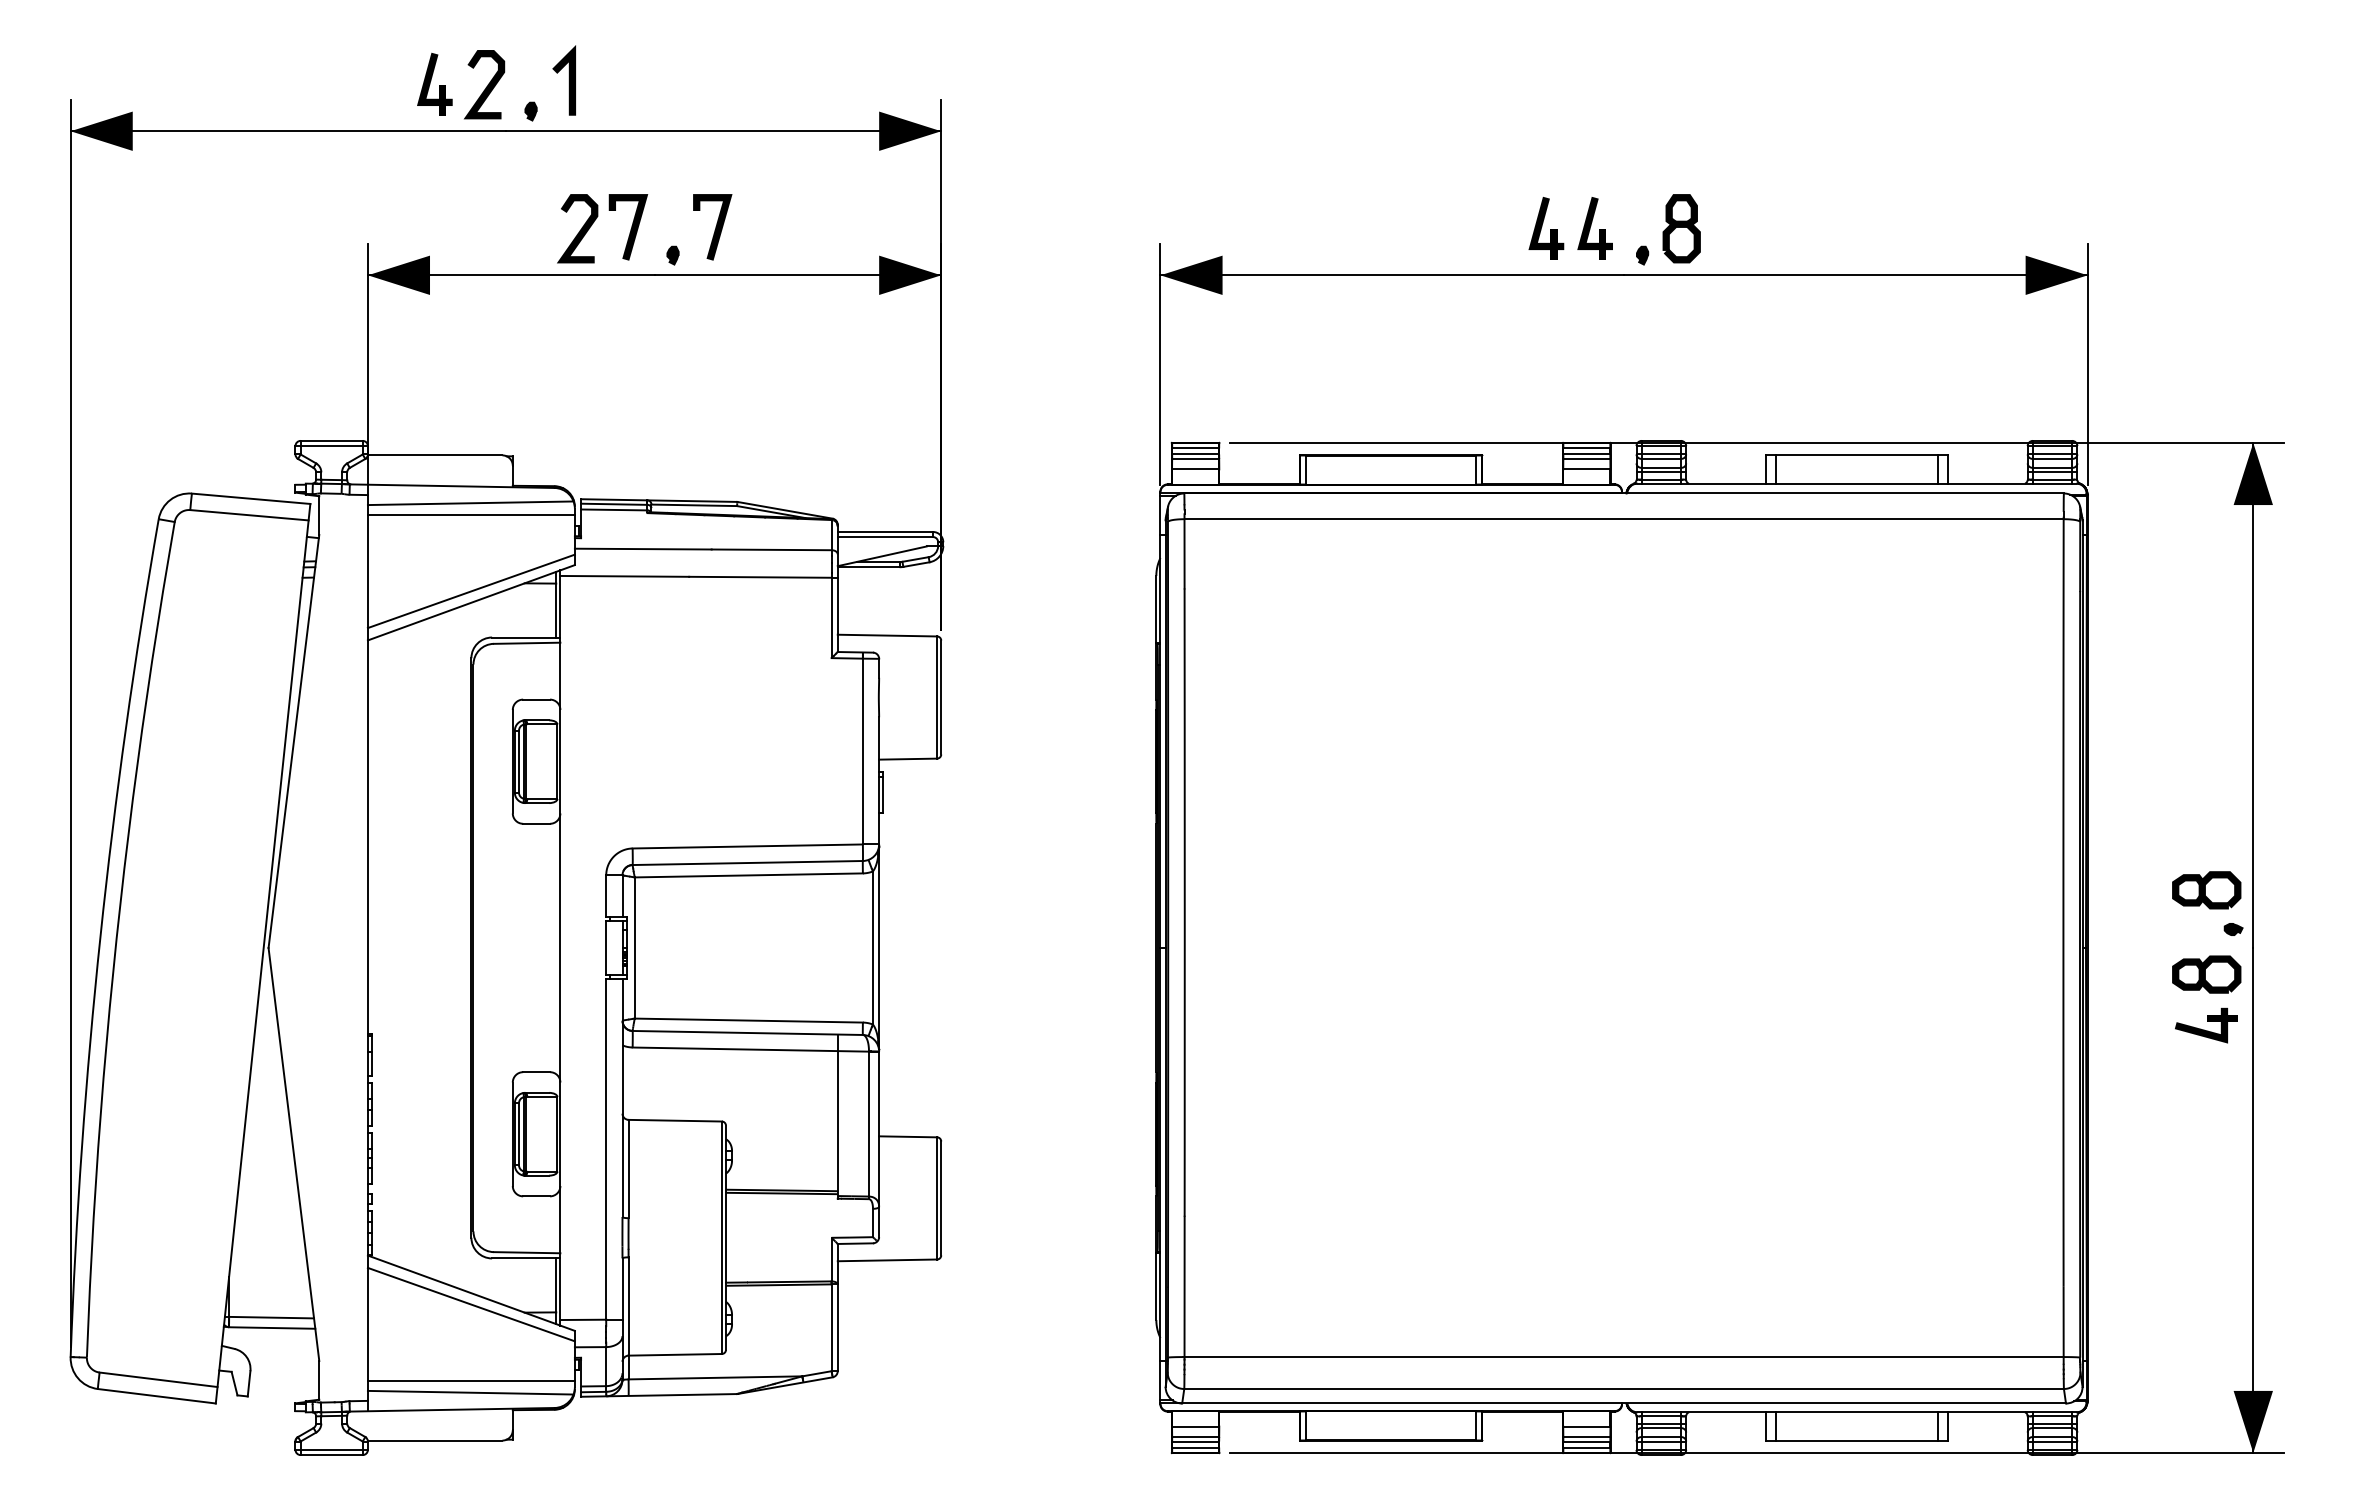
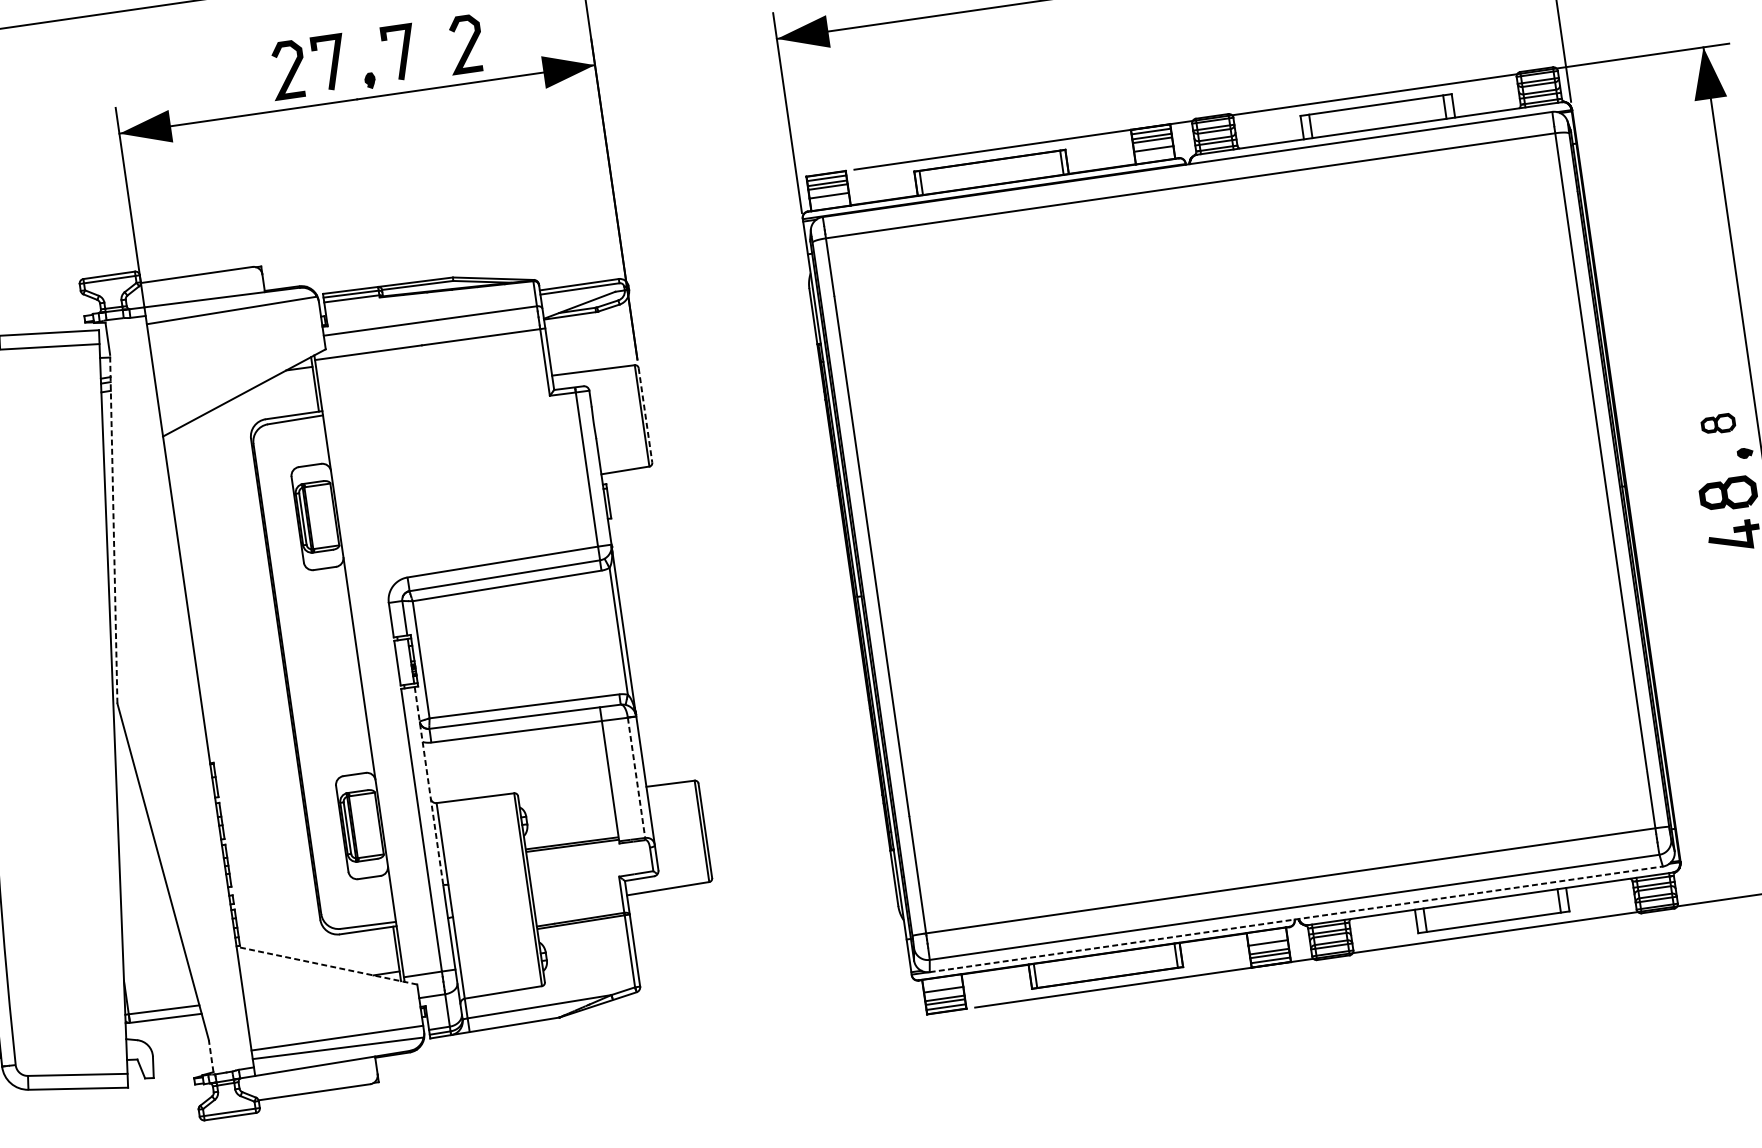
curve: (793, 230) -> (467, 45), added
line: (470, 515) -> (233, 320), removed
line: (470, 591) -> (242, 383), removed
line: (941, 697) -> (645, 415), solid -> dashed
line: (293, 741) -> (113, 529), solid -> dashed
part: (2206, 890) -> (1718, 424), size x0.6
line: (622, 1097) -> (428, 785), solid -> dashed
line: (868, 1124) -> (636, 778), solid -> dashed
line: (470, 1293) -> (326, 966), solid -> dashed
line: (470, 1304) -> (327, 975), removed
line: (319, 1379) -> (211, 1055), solid -> dashed
line: (1624, 1403) -> (1296, 919), solid -> dashed

